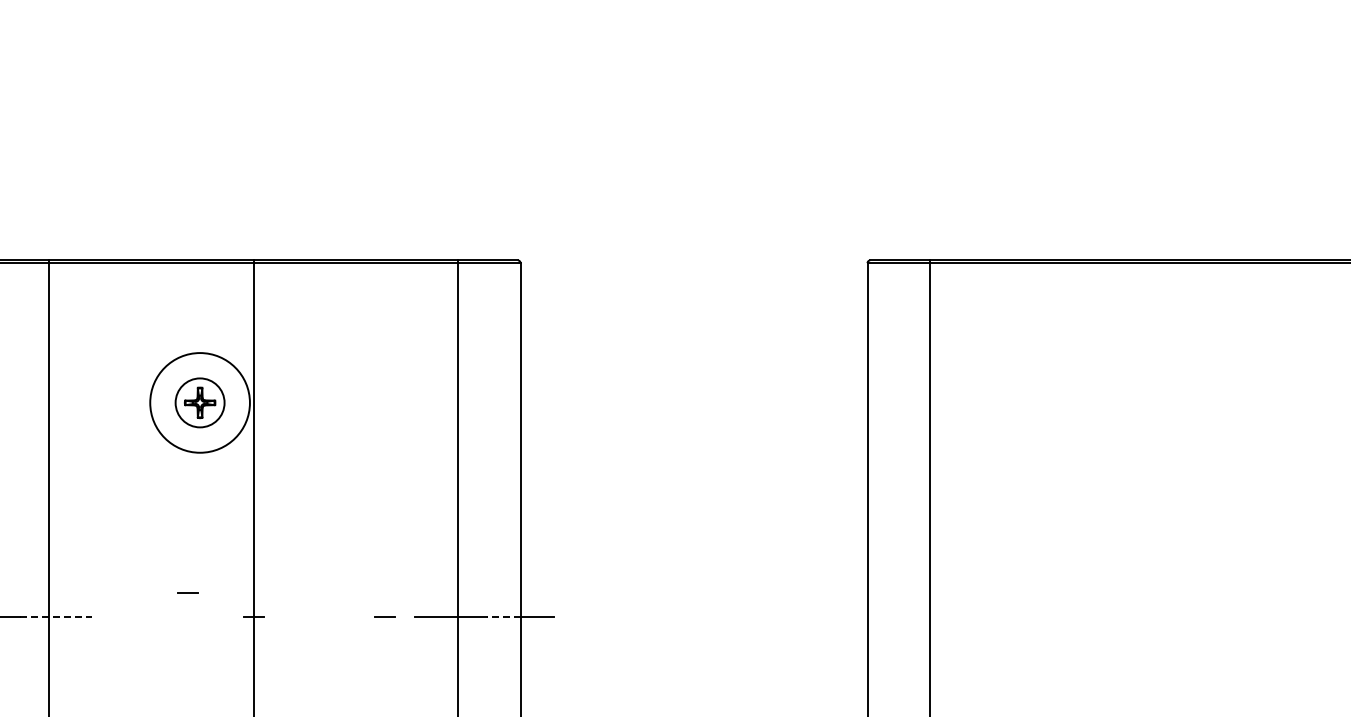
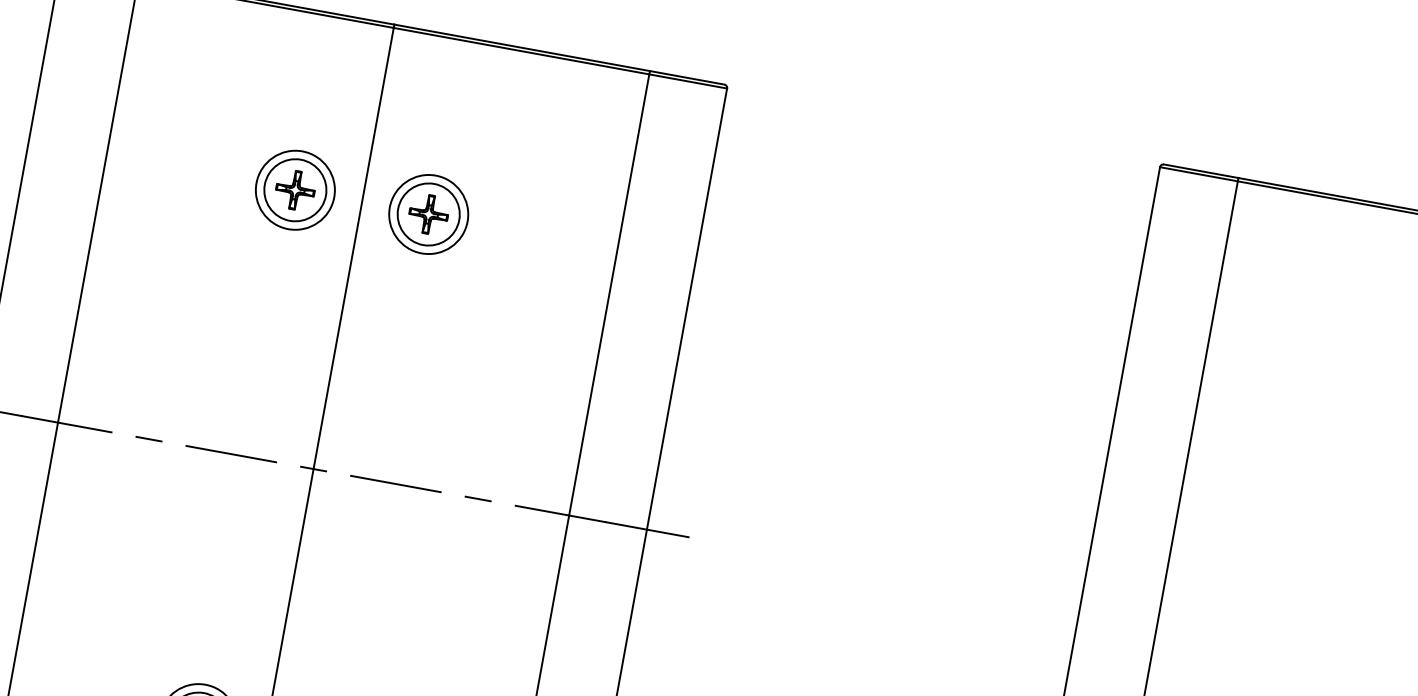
circle: (199, 402) -> (294, 189), size x0.62
part: (306, 402) -> (428, 213), added
line: (187, 592) -> (148, 439), moved
line: (55, 616) -> (66, 424), dashed -> solid
line: (187, 616) -> (231, 453), added
line: (319, 616) -> (395, 483), added
line: (503, 616) -> (625, 525), dashed -> solid

